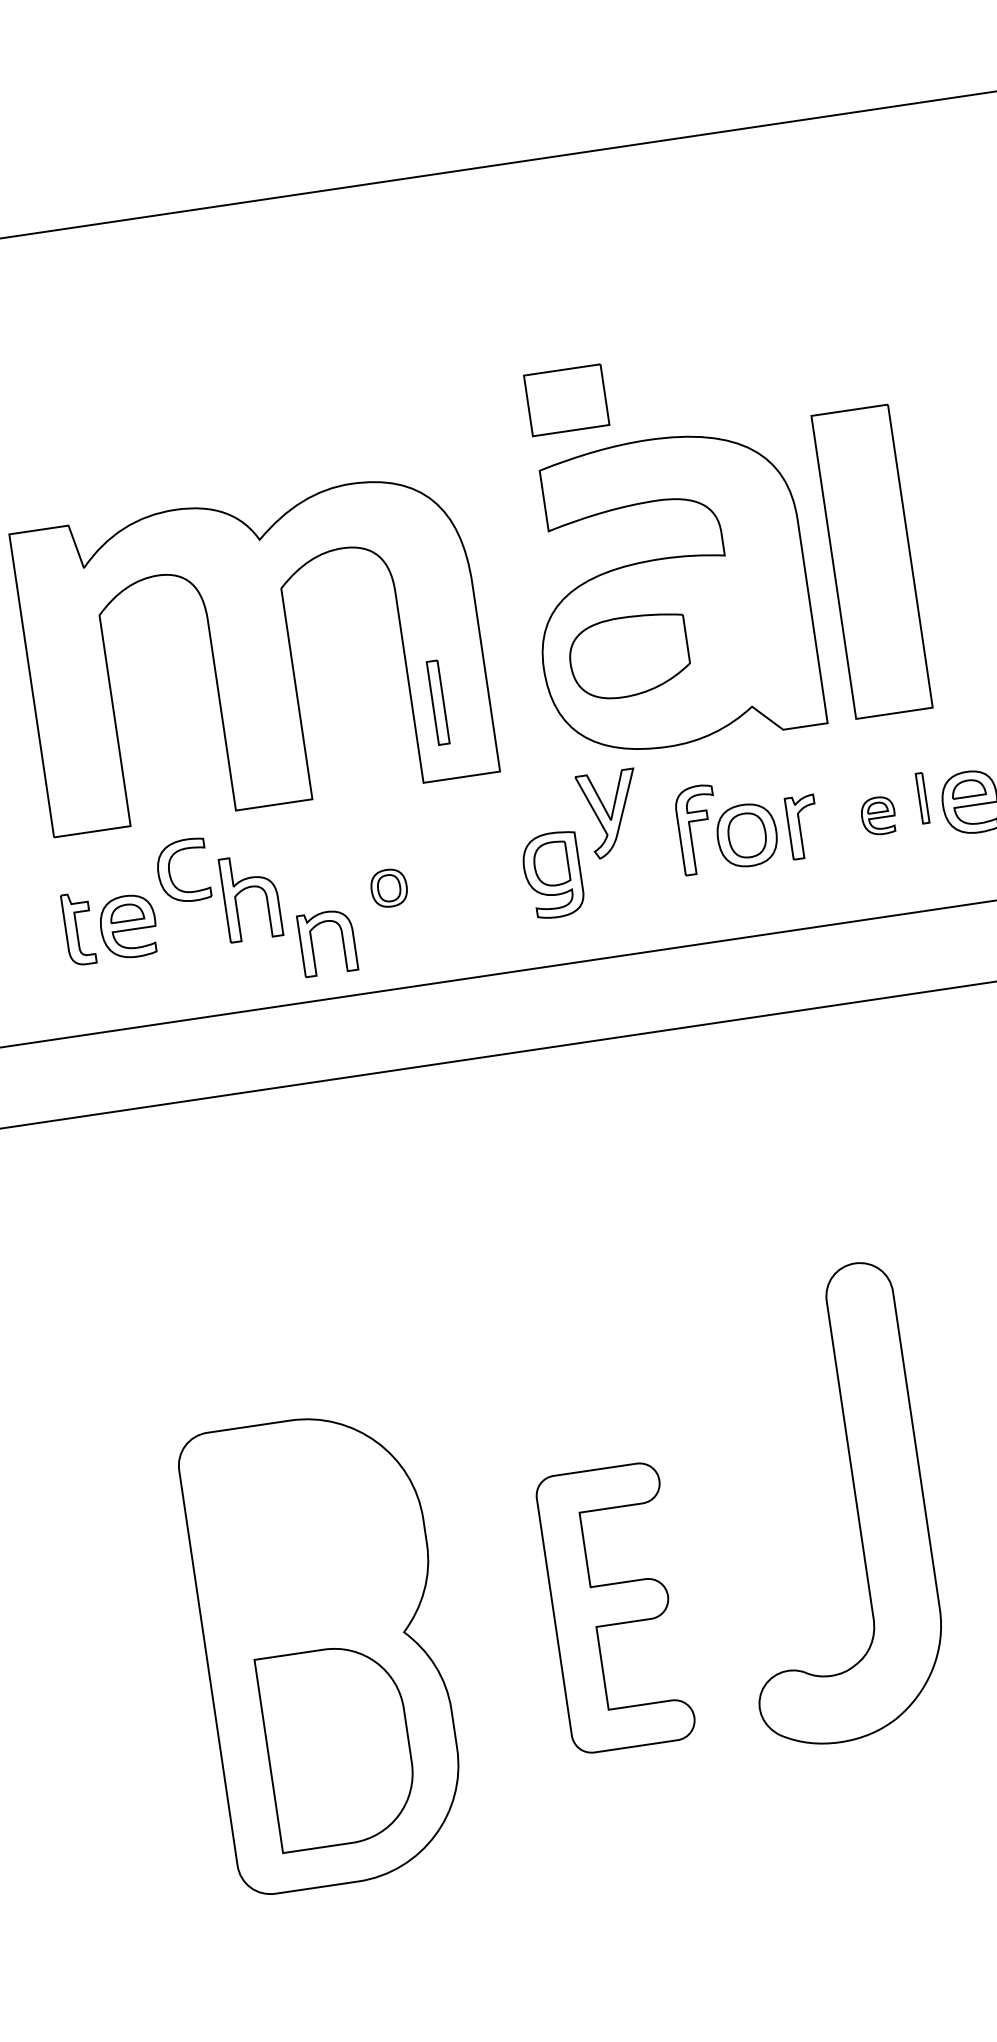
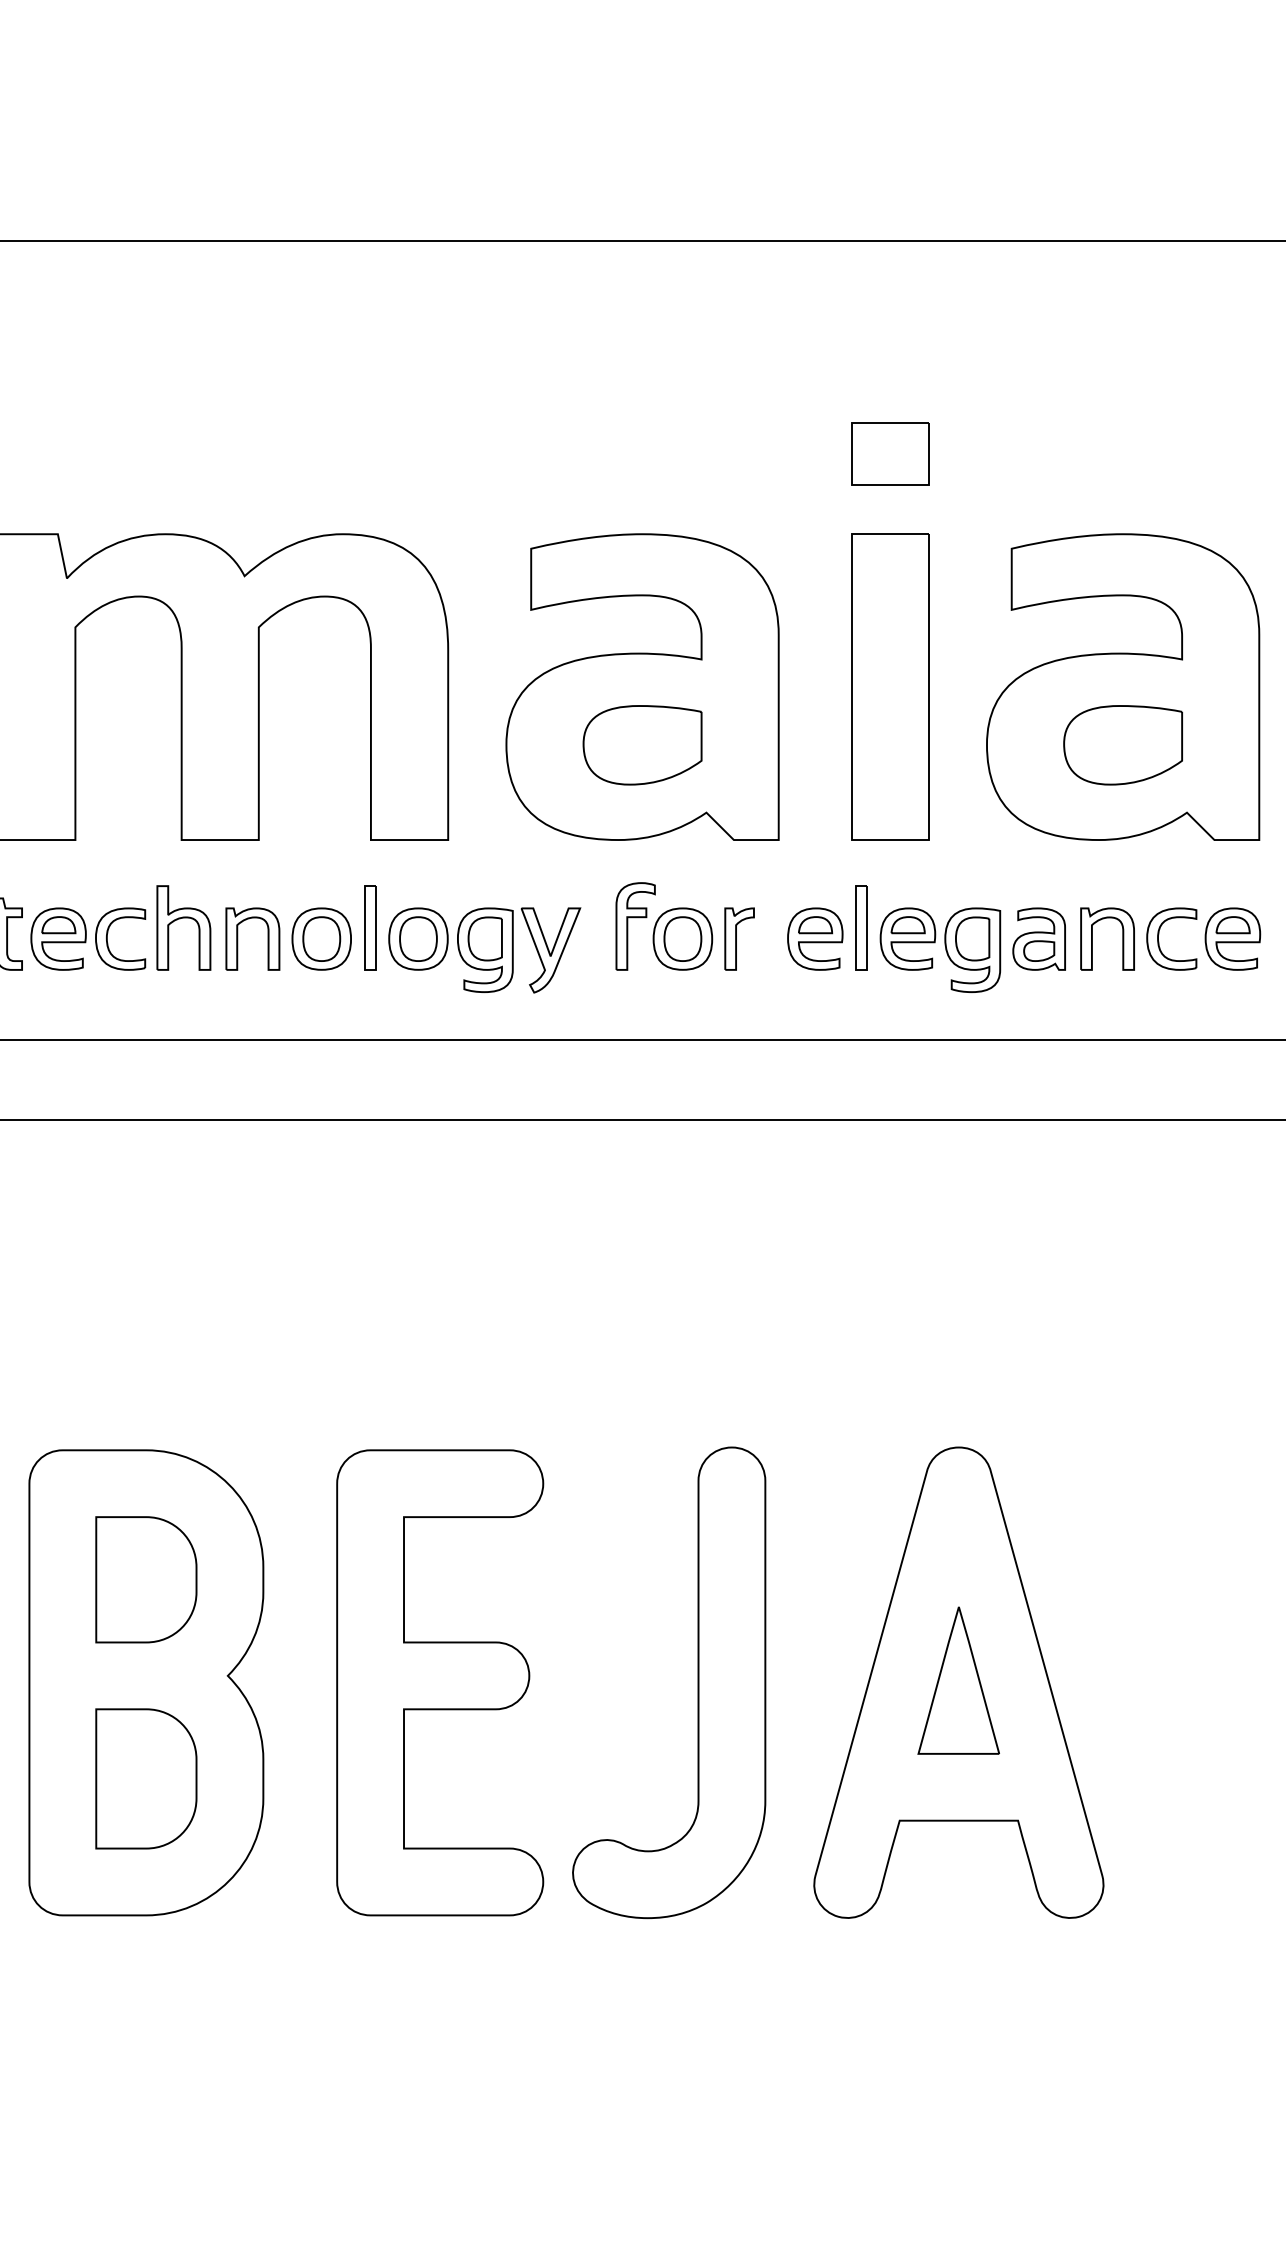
part: (567, 399) -> (890, 453), moved
part: (872, 561) -> (890, 686), moved
part: (629, 656) -> (642, 745), moved
part: (438, 702) -> (370, 927), moved
part: (922, 797) -> (861, 927), size x1.67
part: (611, 814) -> (551, 950), moved
part: (878, 815) -> (815, 938), size x1.67
part: (170, 867) -> (108, 933), moved
part: (485, 873) -> (418, 938), added
part: (388, 887) -> (321, 938), size x1.67
part: (313, 944) -> (238, 938), moved
part: (855, 1501) -> (697, 1682), moved
part: (309, 1548) -> (146, 1579), added
part: (615, 1607) -> (440, 1682), size x1.67
part: (338, 1745) -> (146, 1778), size x0.71

